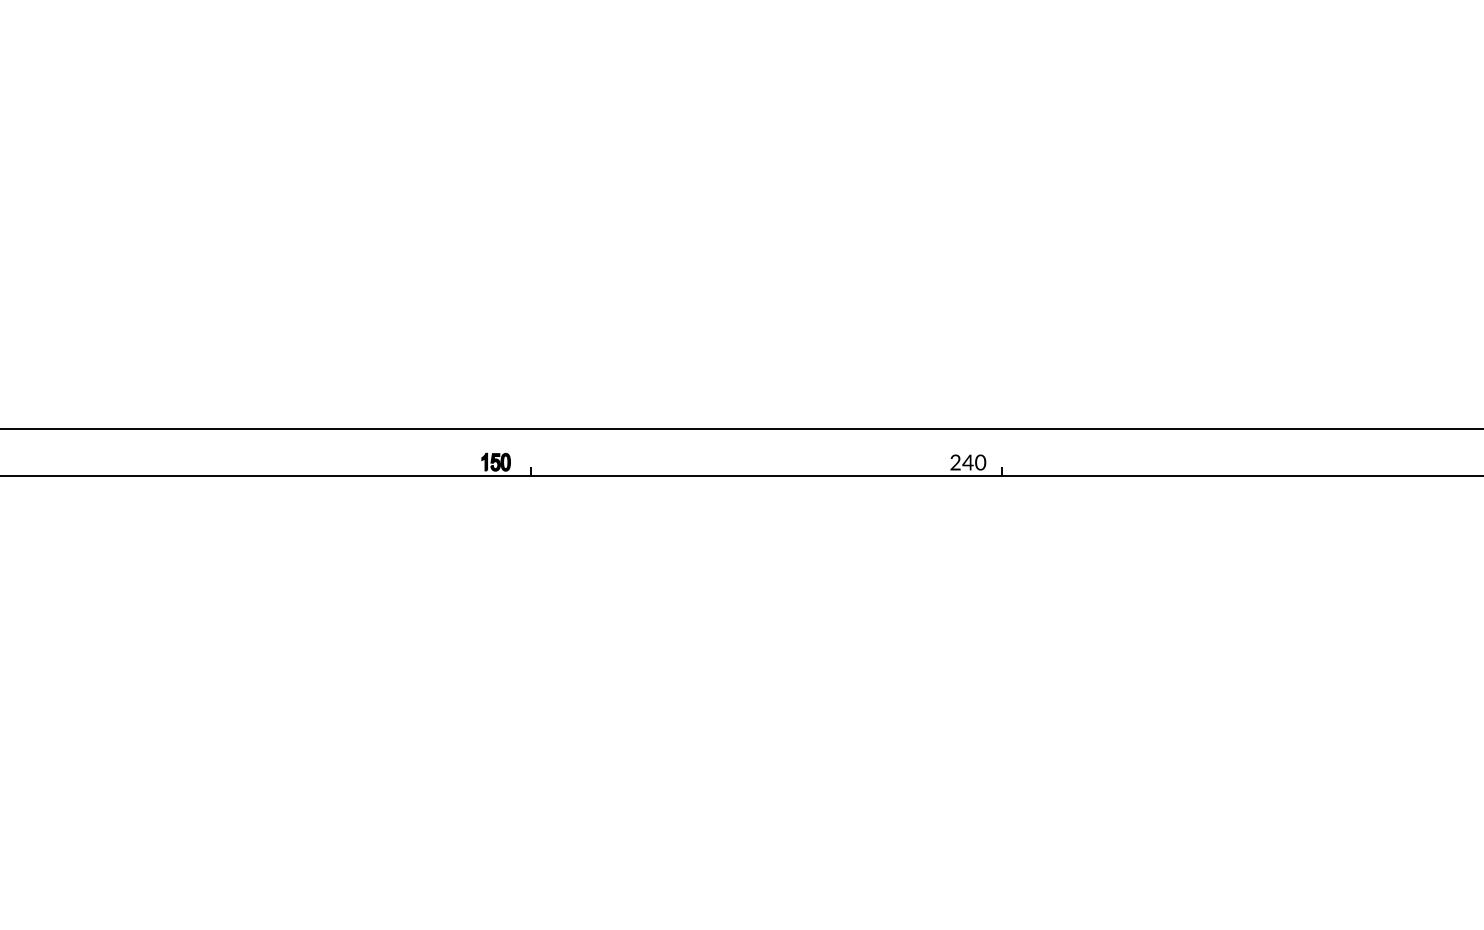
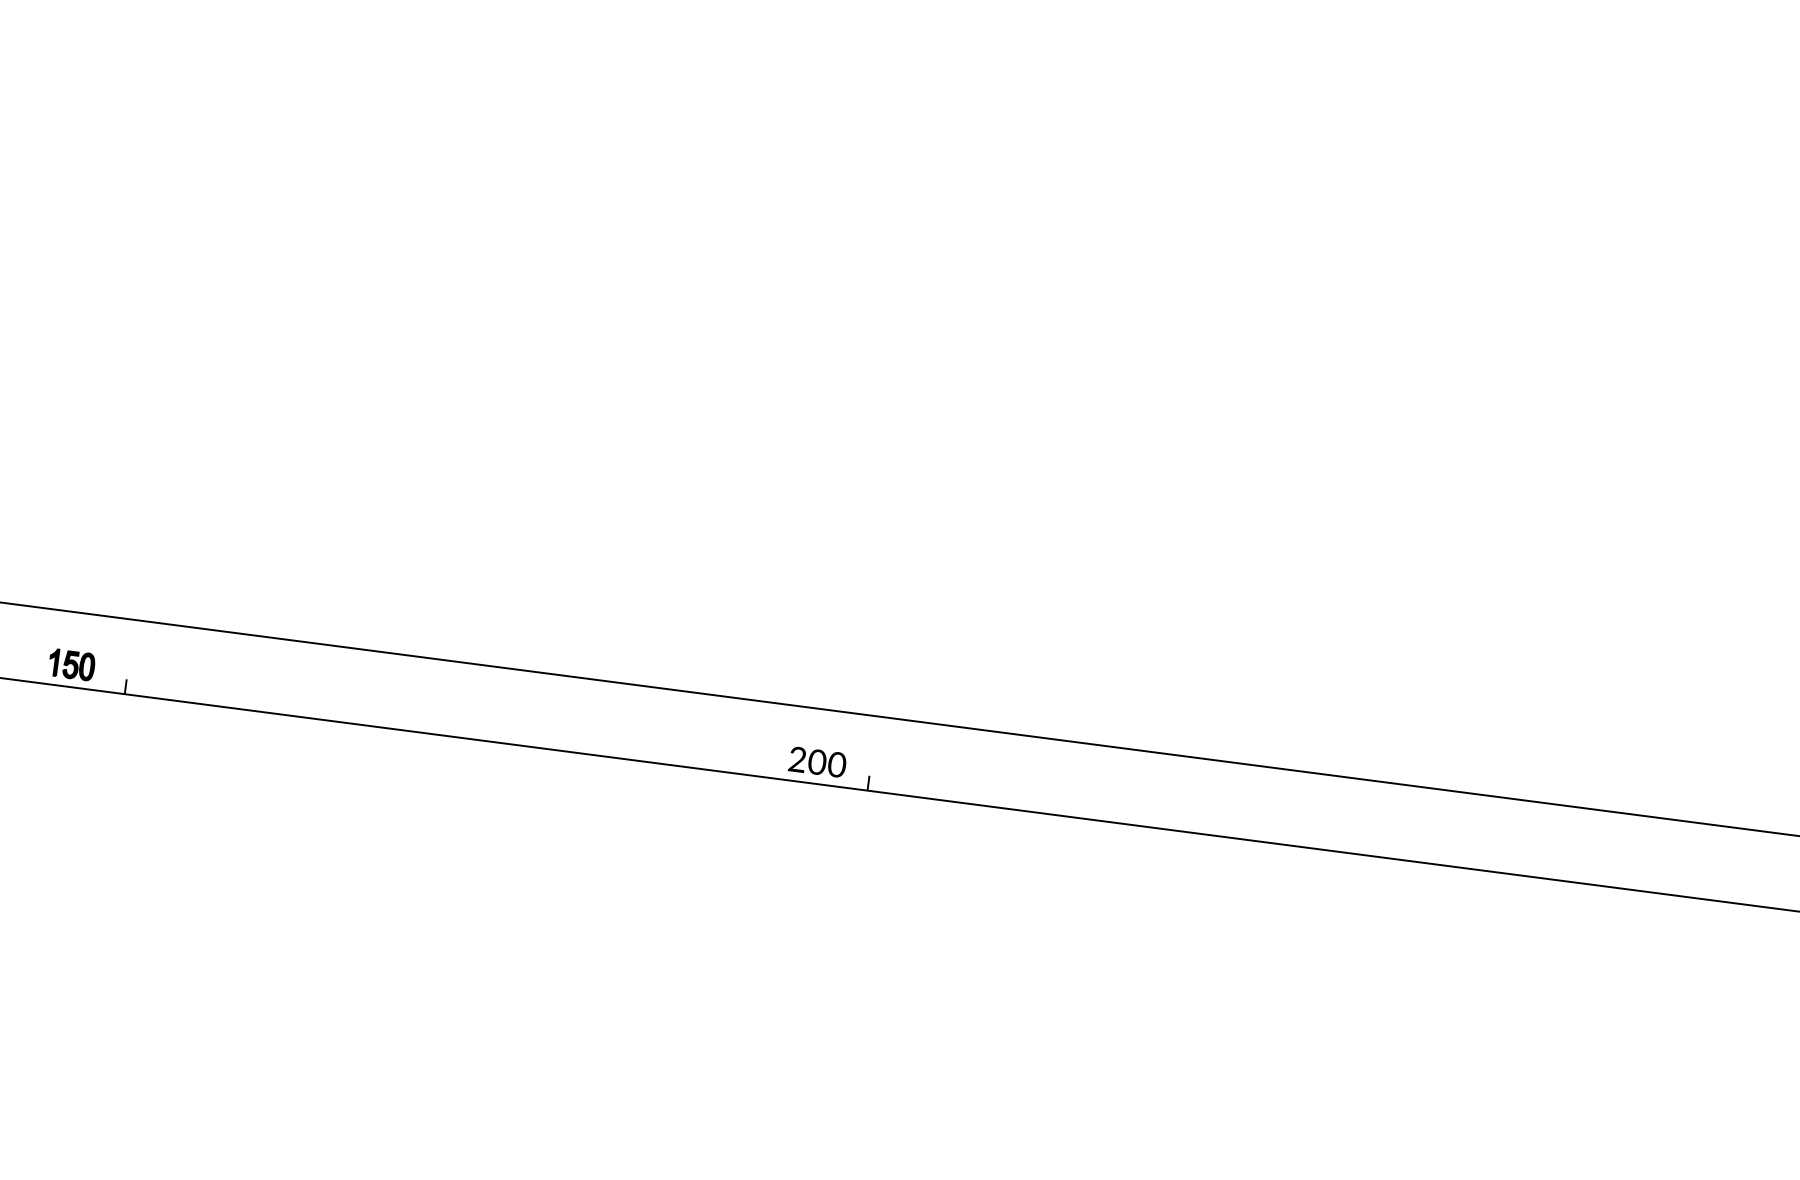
text: (967, 462) -> (816, 762), 240 -> 200

